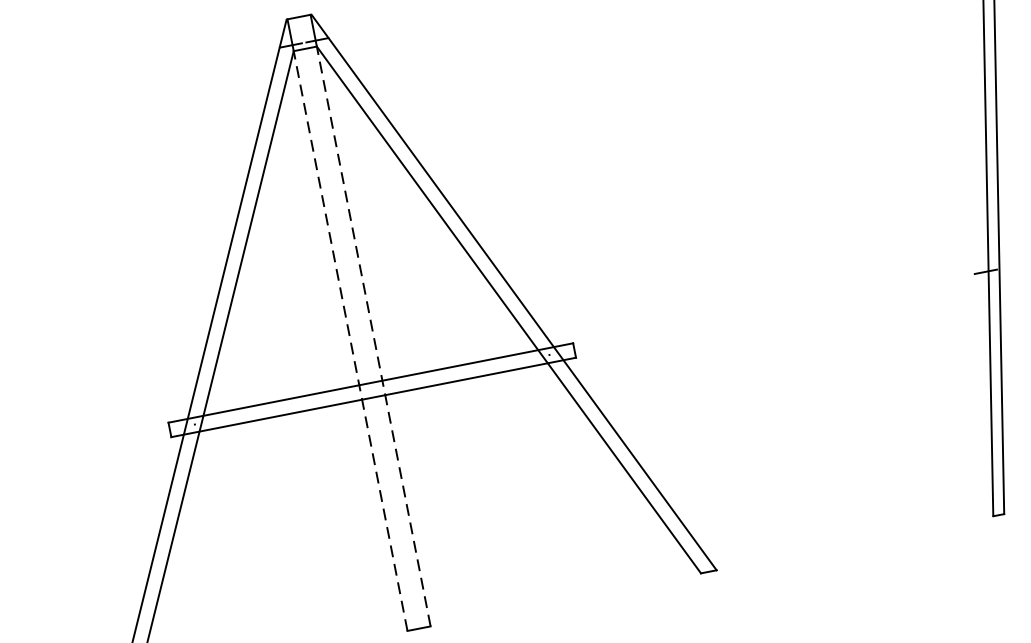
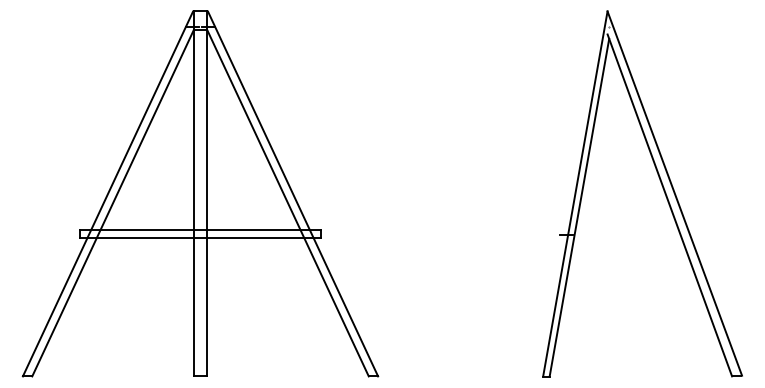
line: (373, 336) -> (207, 203), dashed -> solid
line: (350, 341) -> (193, 203), dashed -> solid

